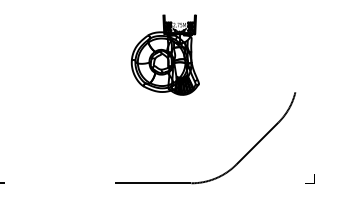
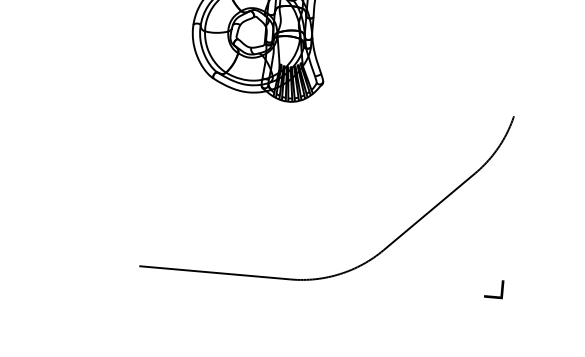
line: (314, 178) -> (503, 288), moved

